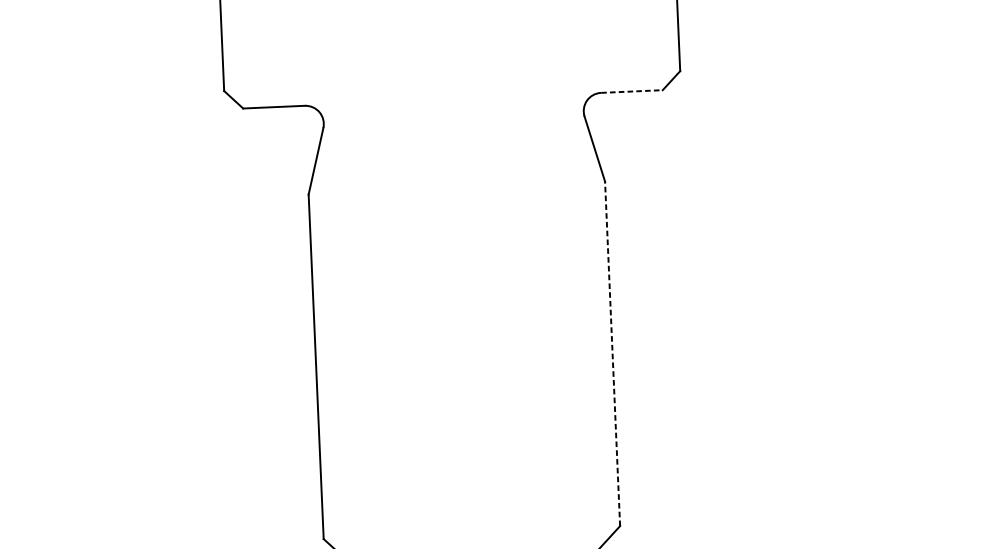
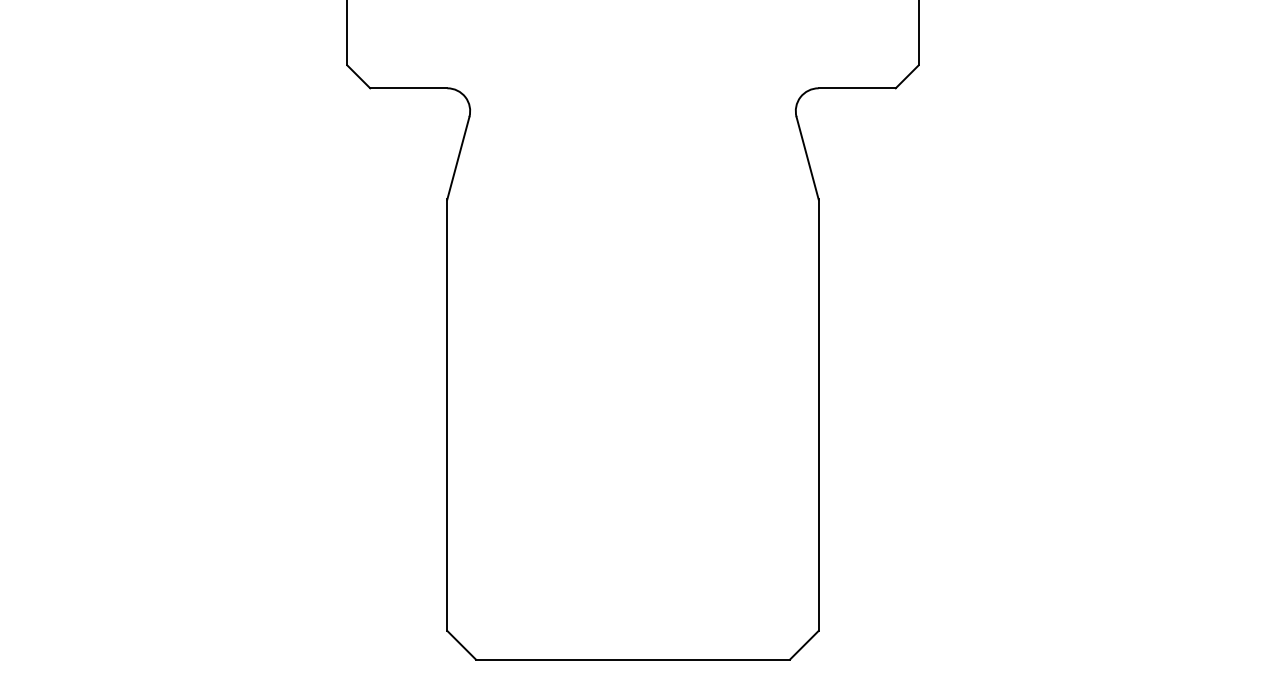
line: (632, 91) -> (857, 88), dashed -> solid
line: (612, 354) -> (818, 415), dashed -> solid

